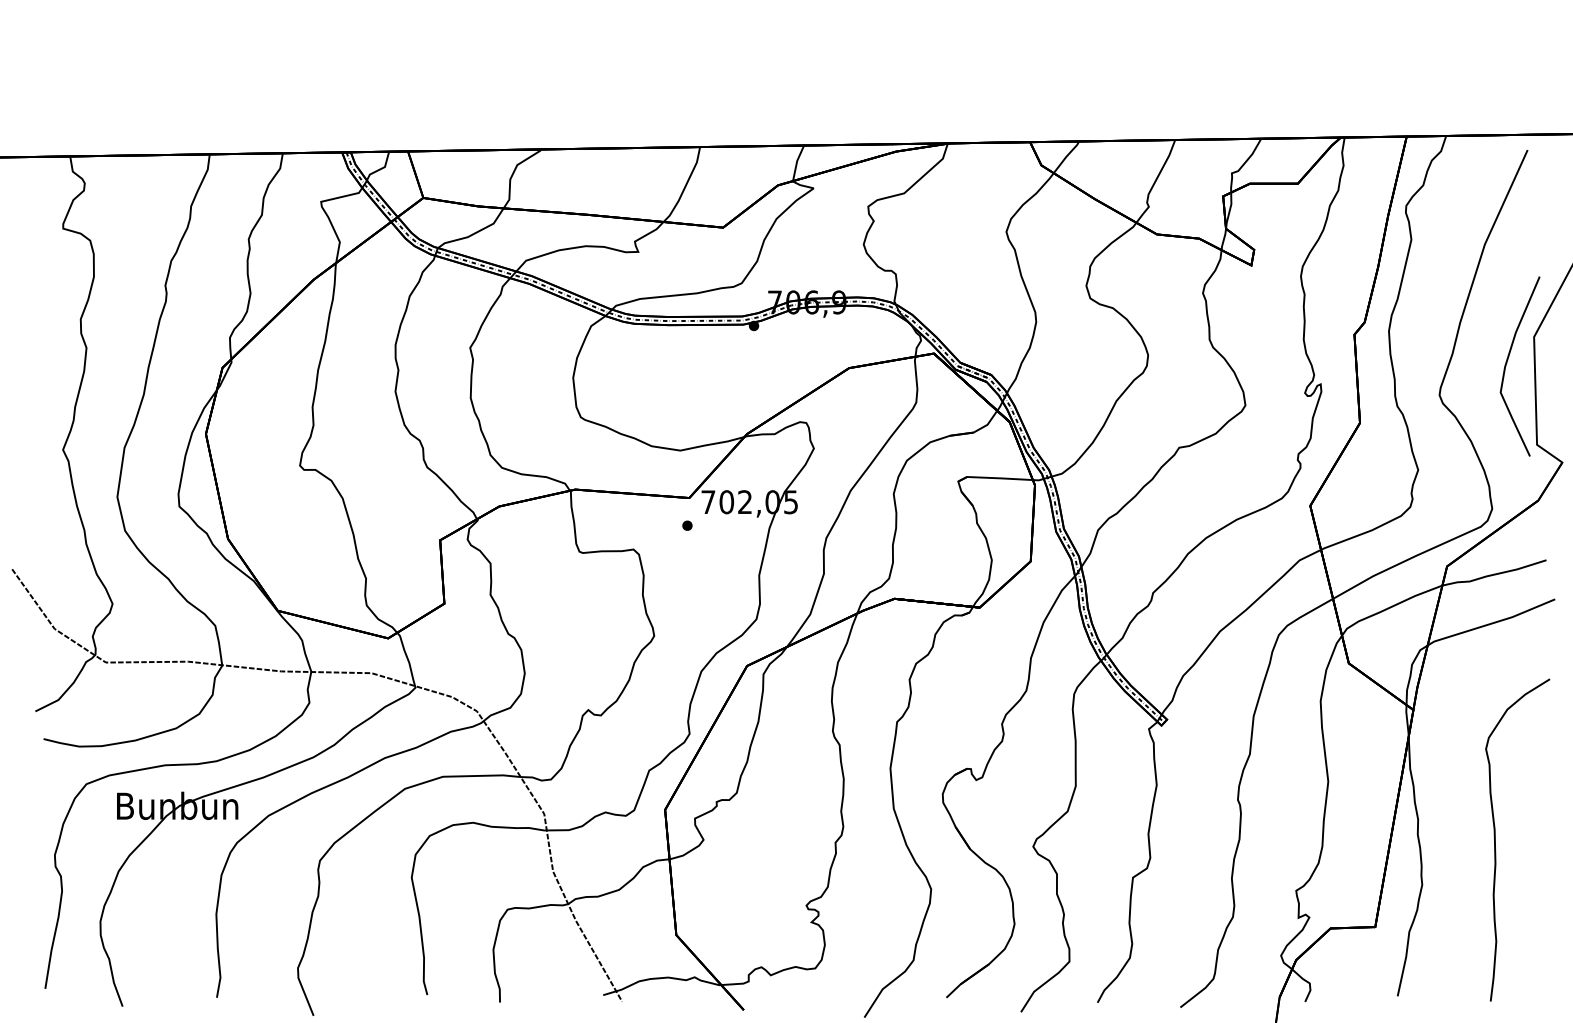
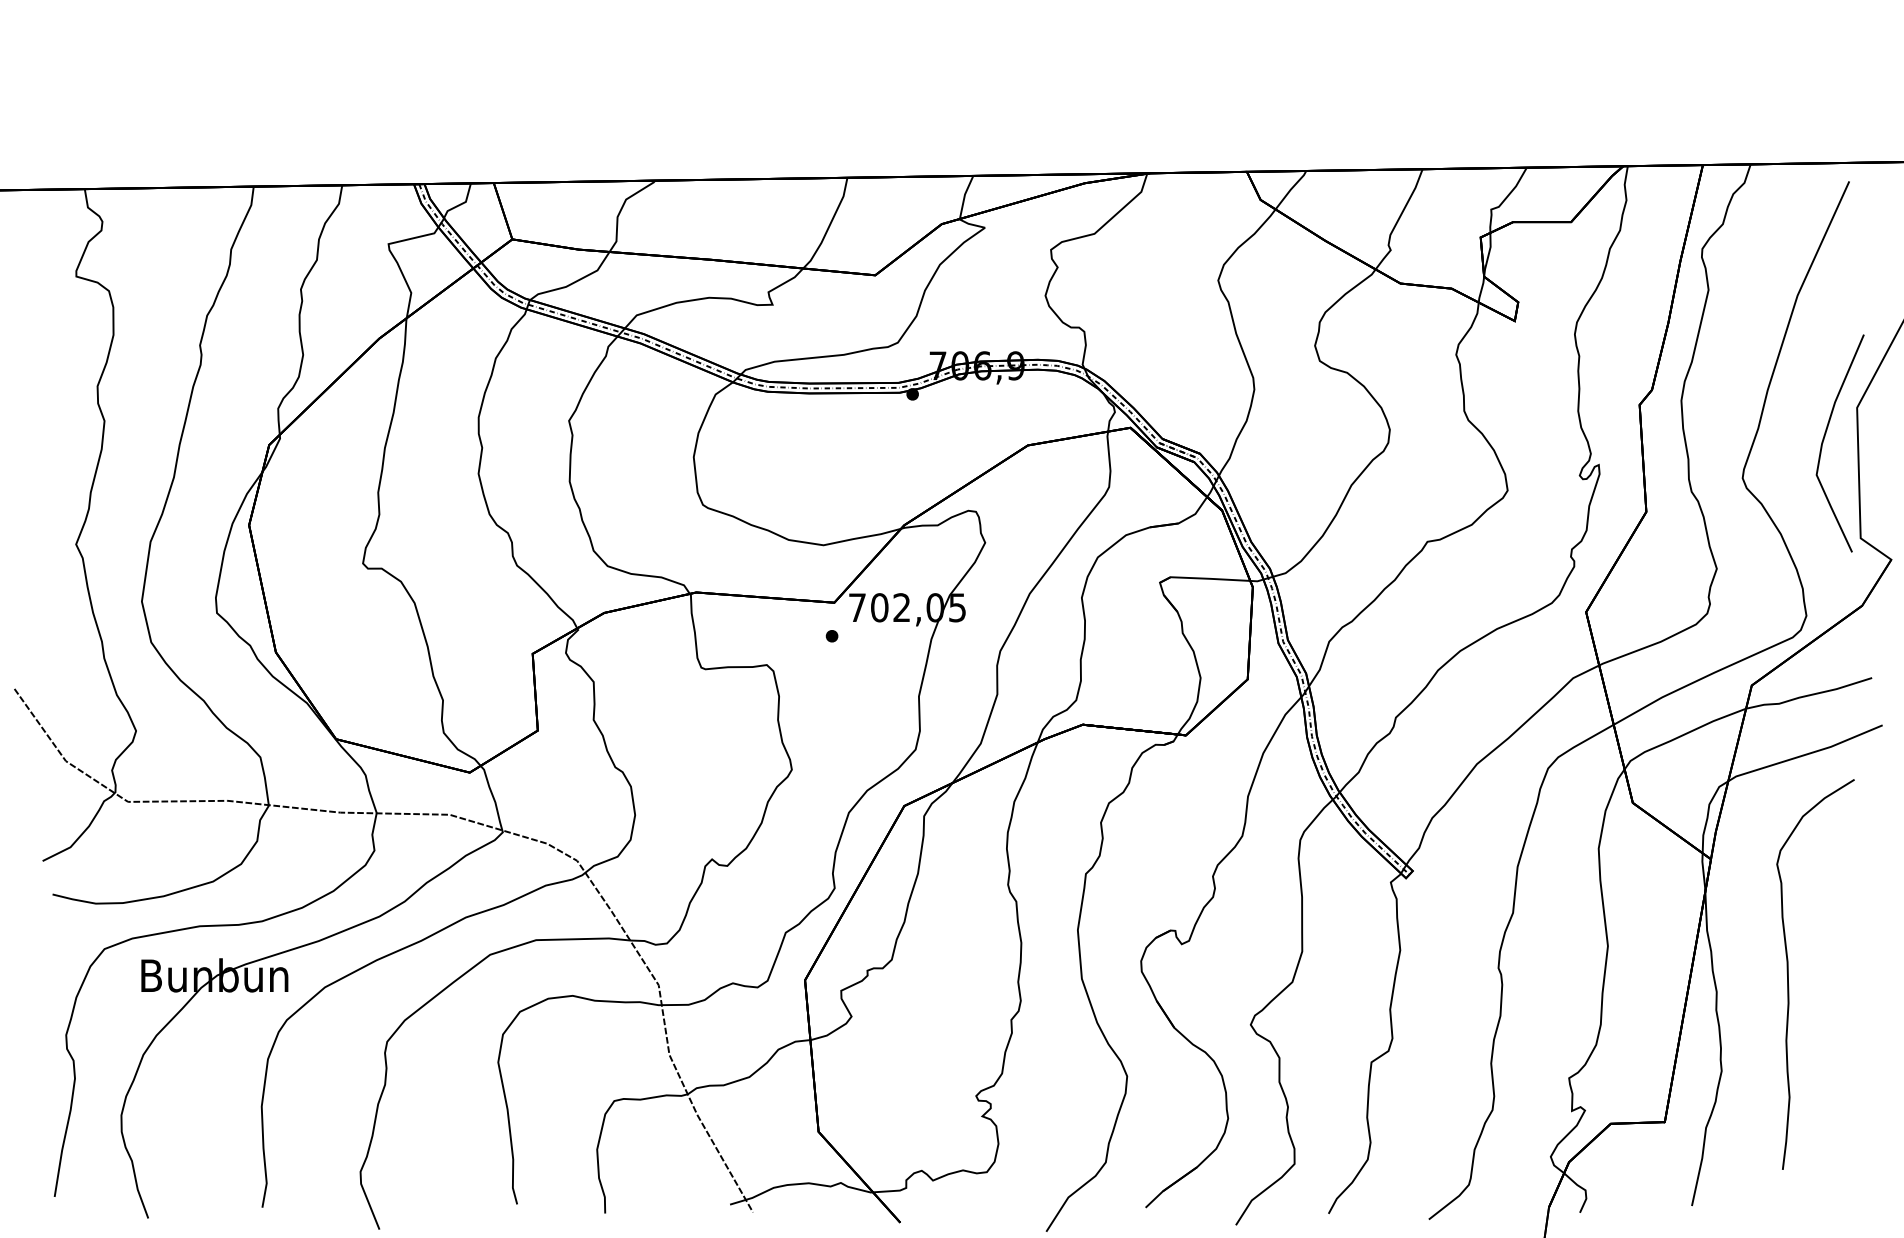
curve: (1495, 839) -> (1788, 973), moved

